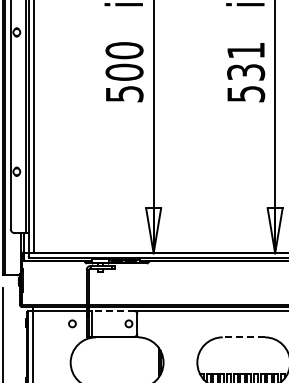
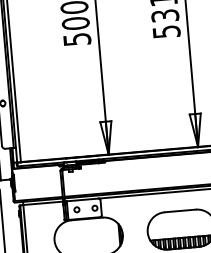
line: (113, 311) -> (82, 200), dashed -> solid
circle: (72, 323) -> (76, 209), moved
line: (243, 337) -> (180, 211), dashed -> solid

